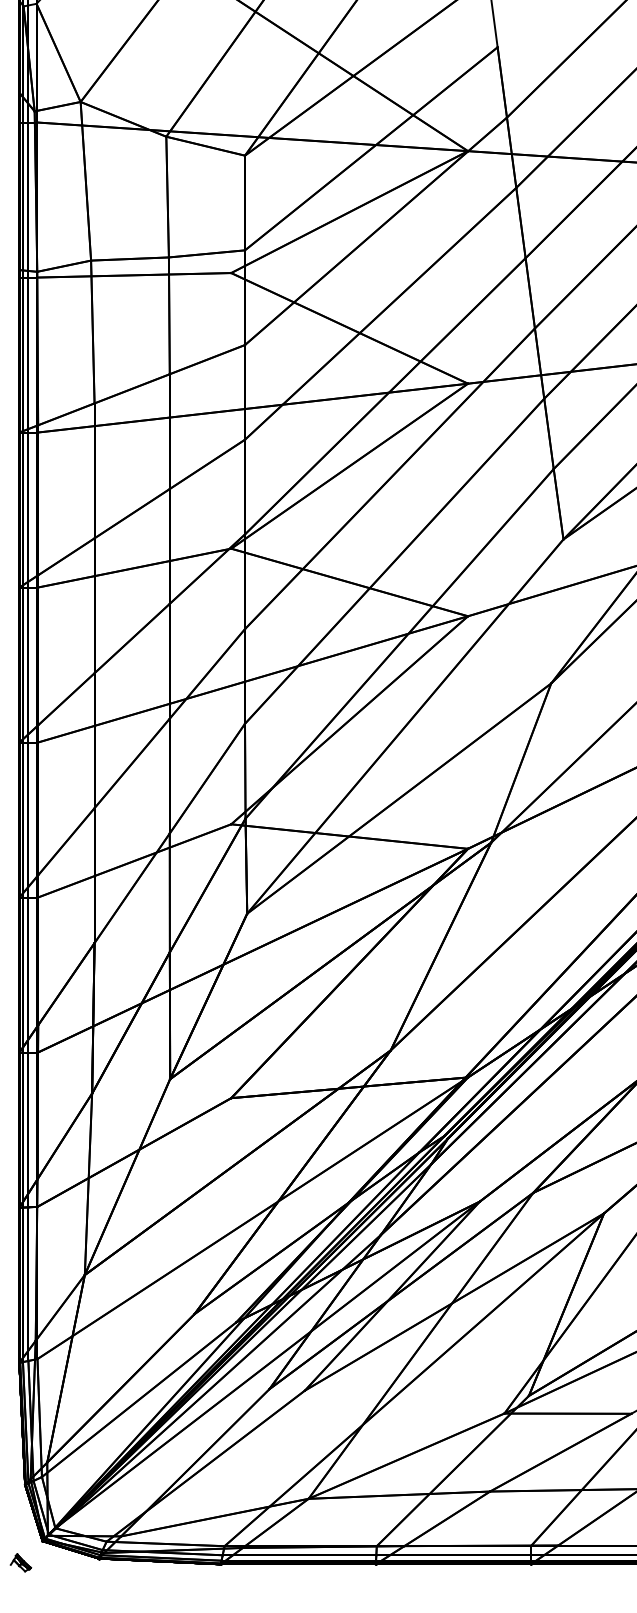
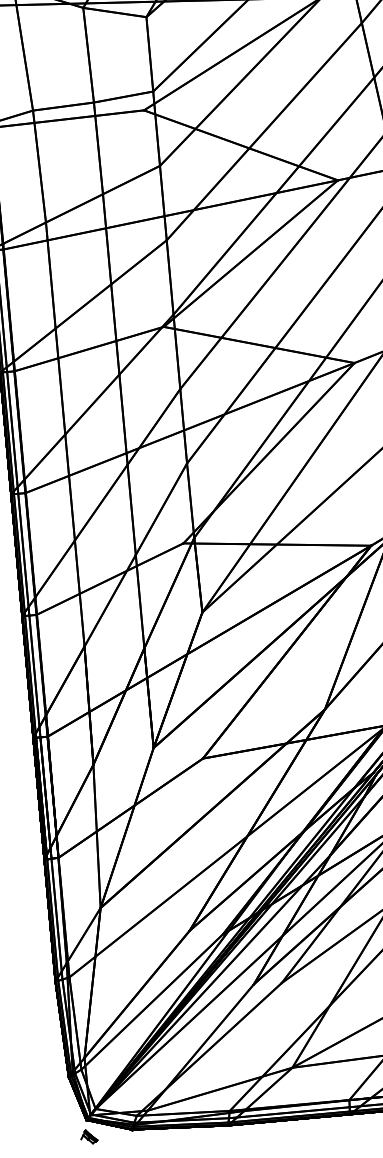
part: (20, 1562) -> (88, 1136), moved

